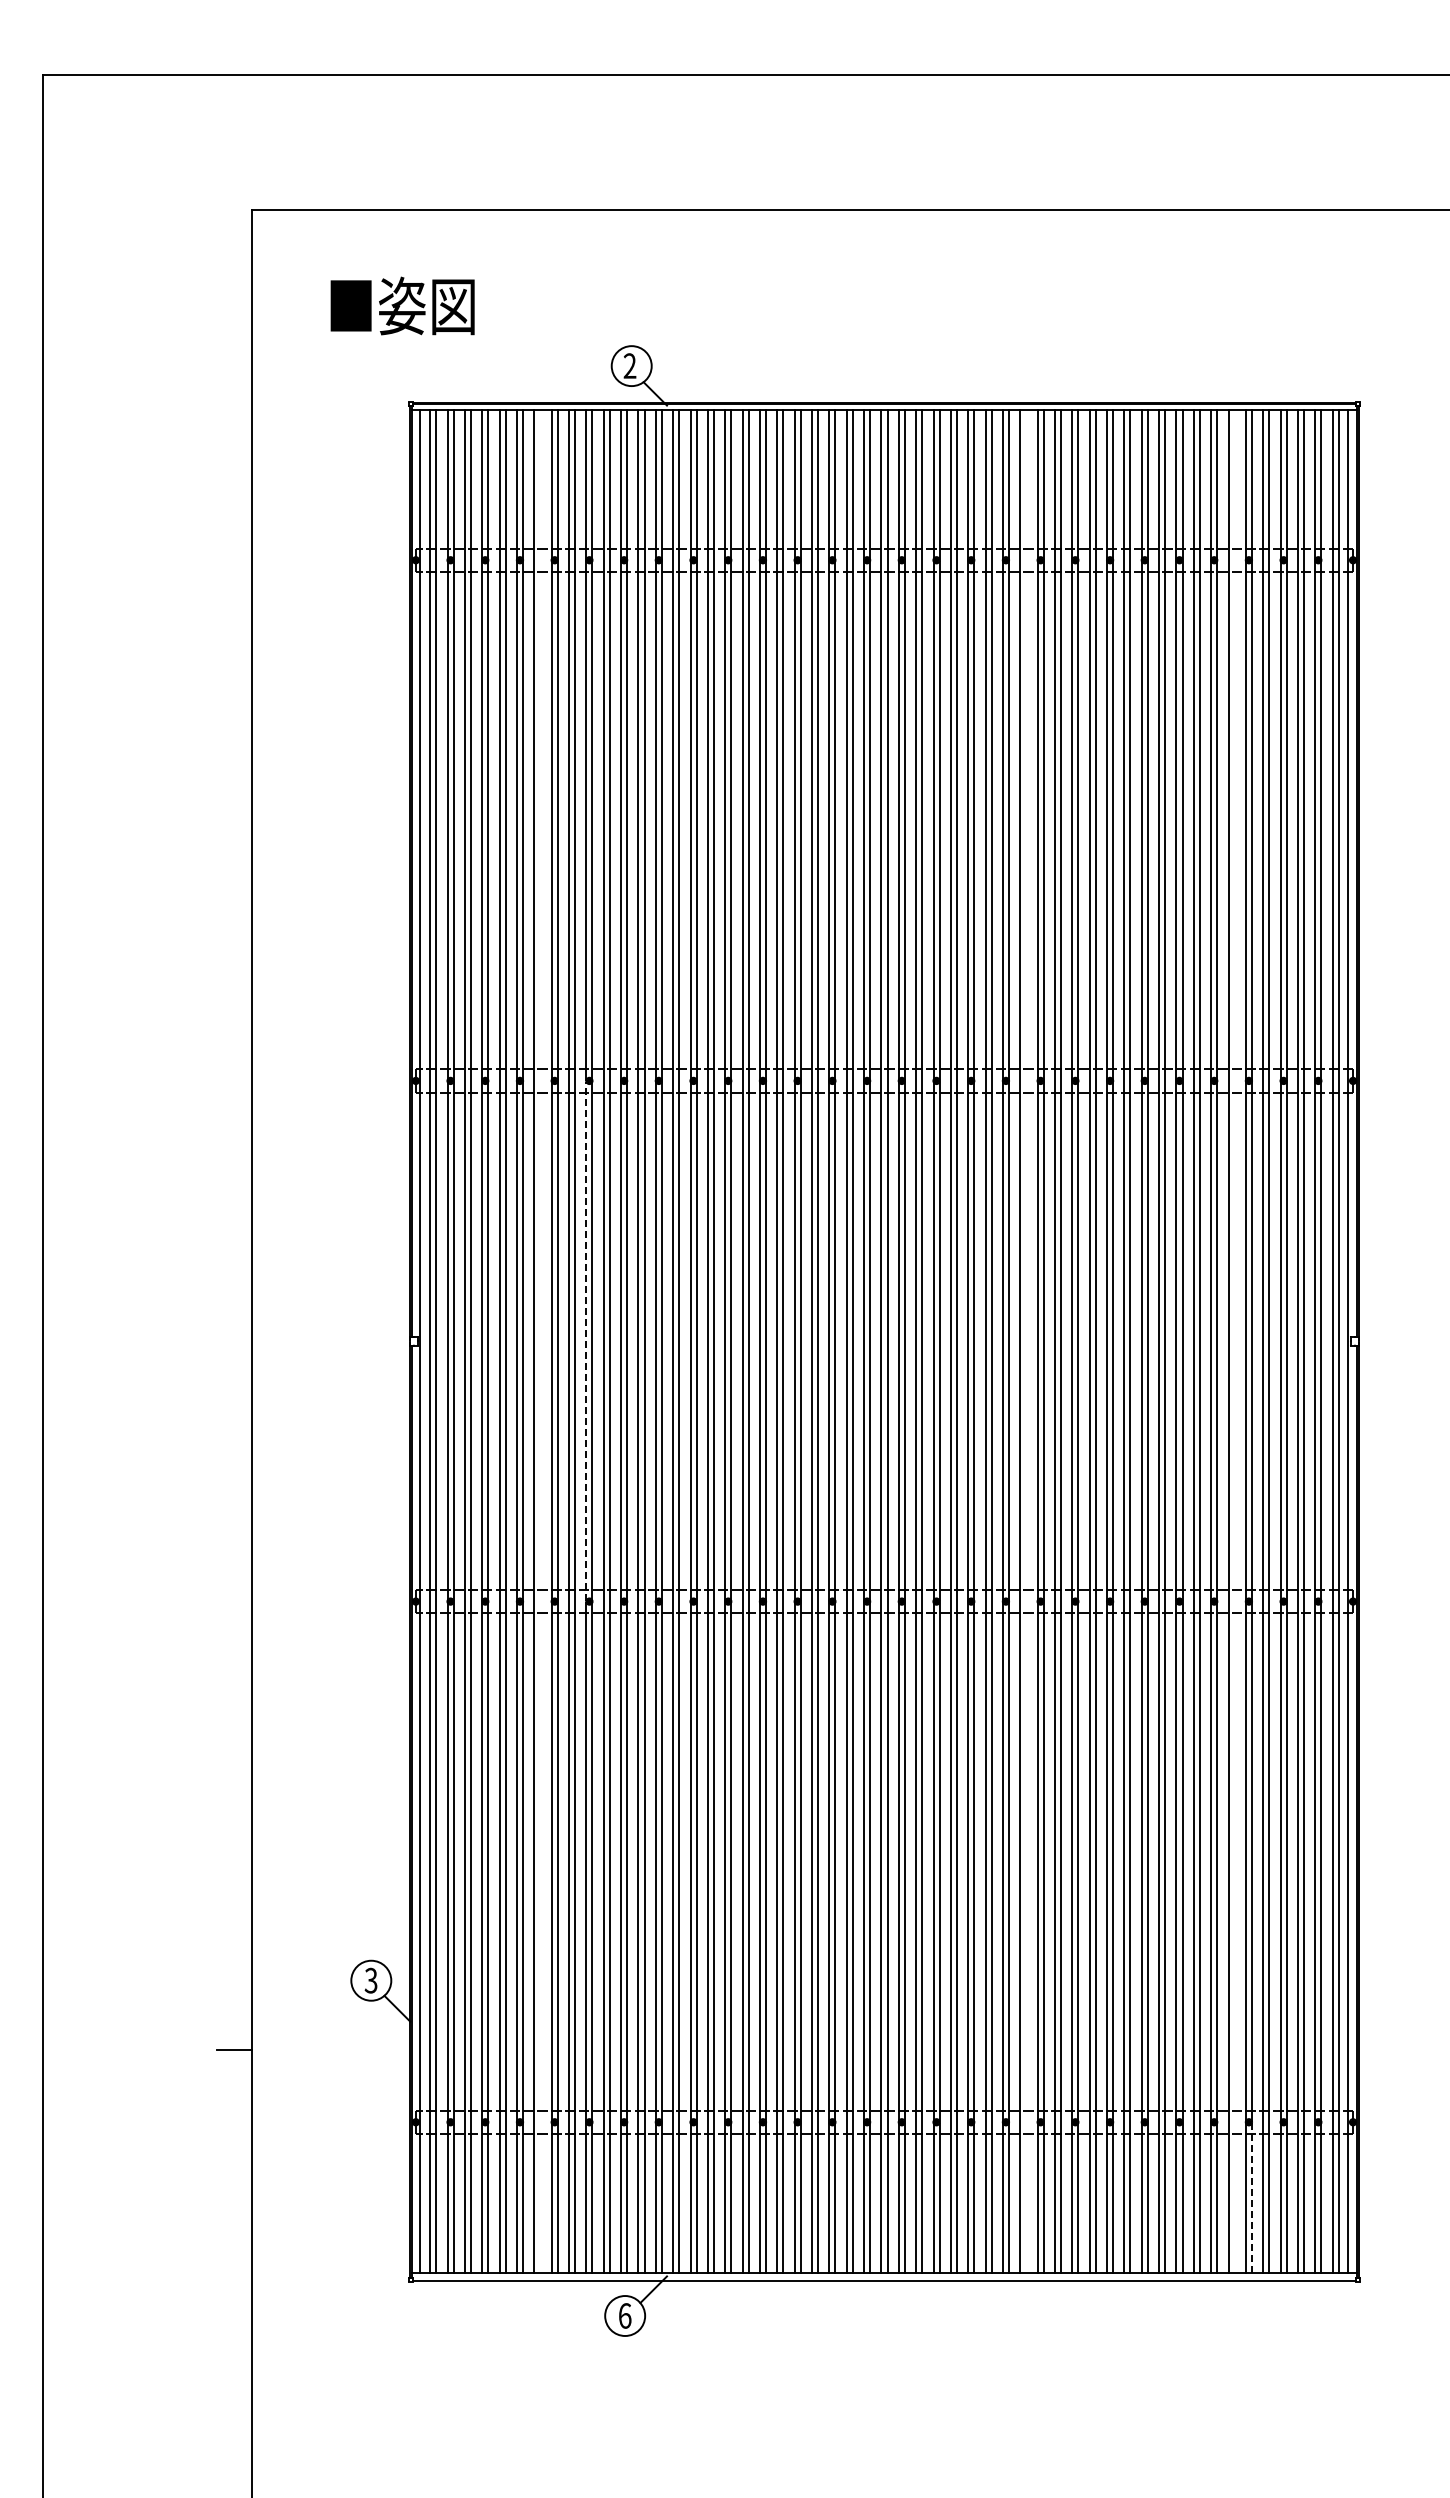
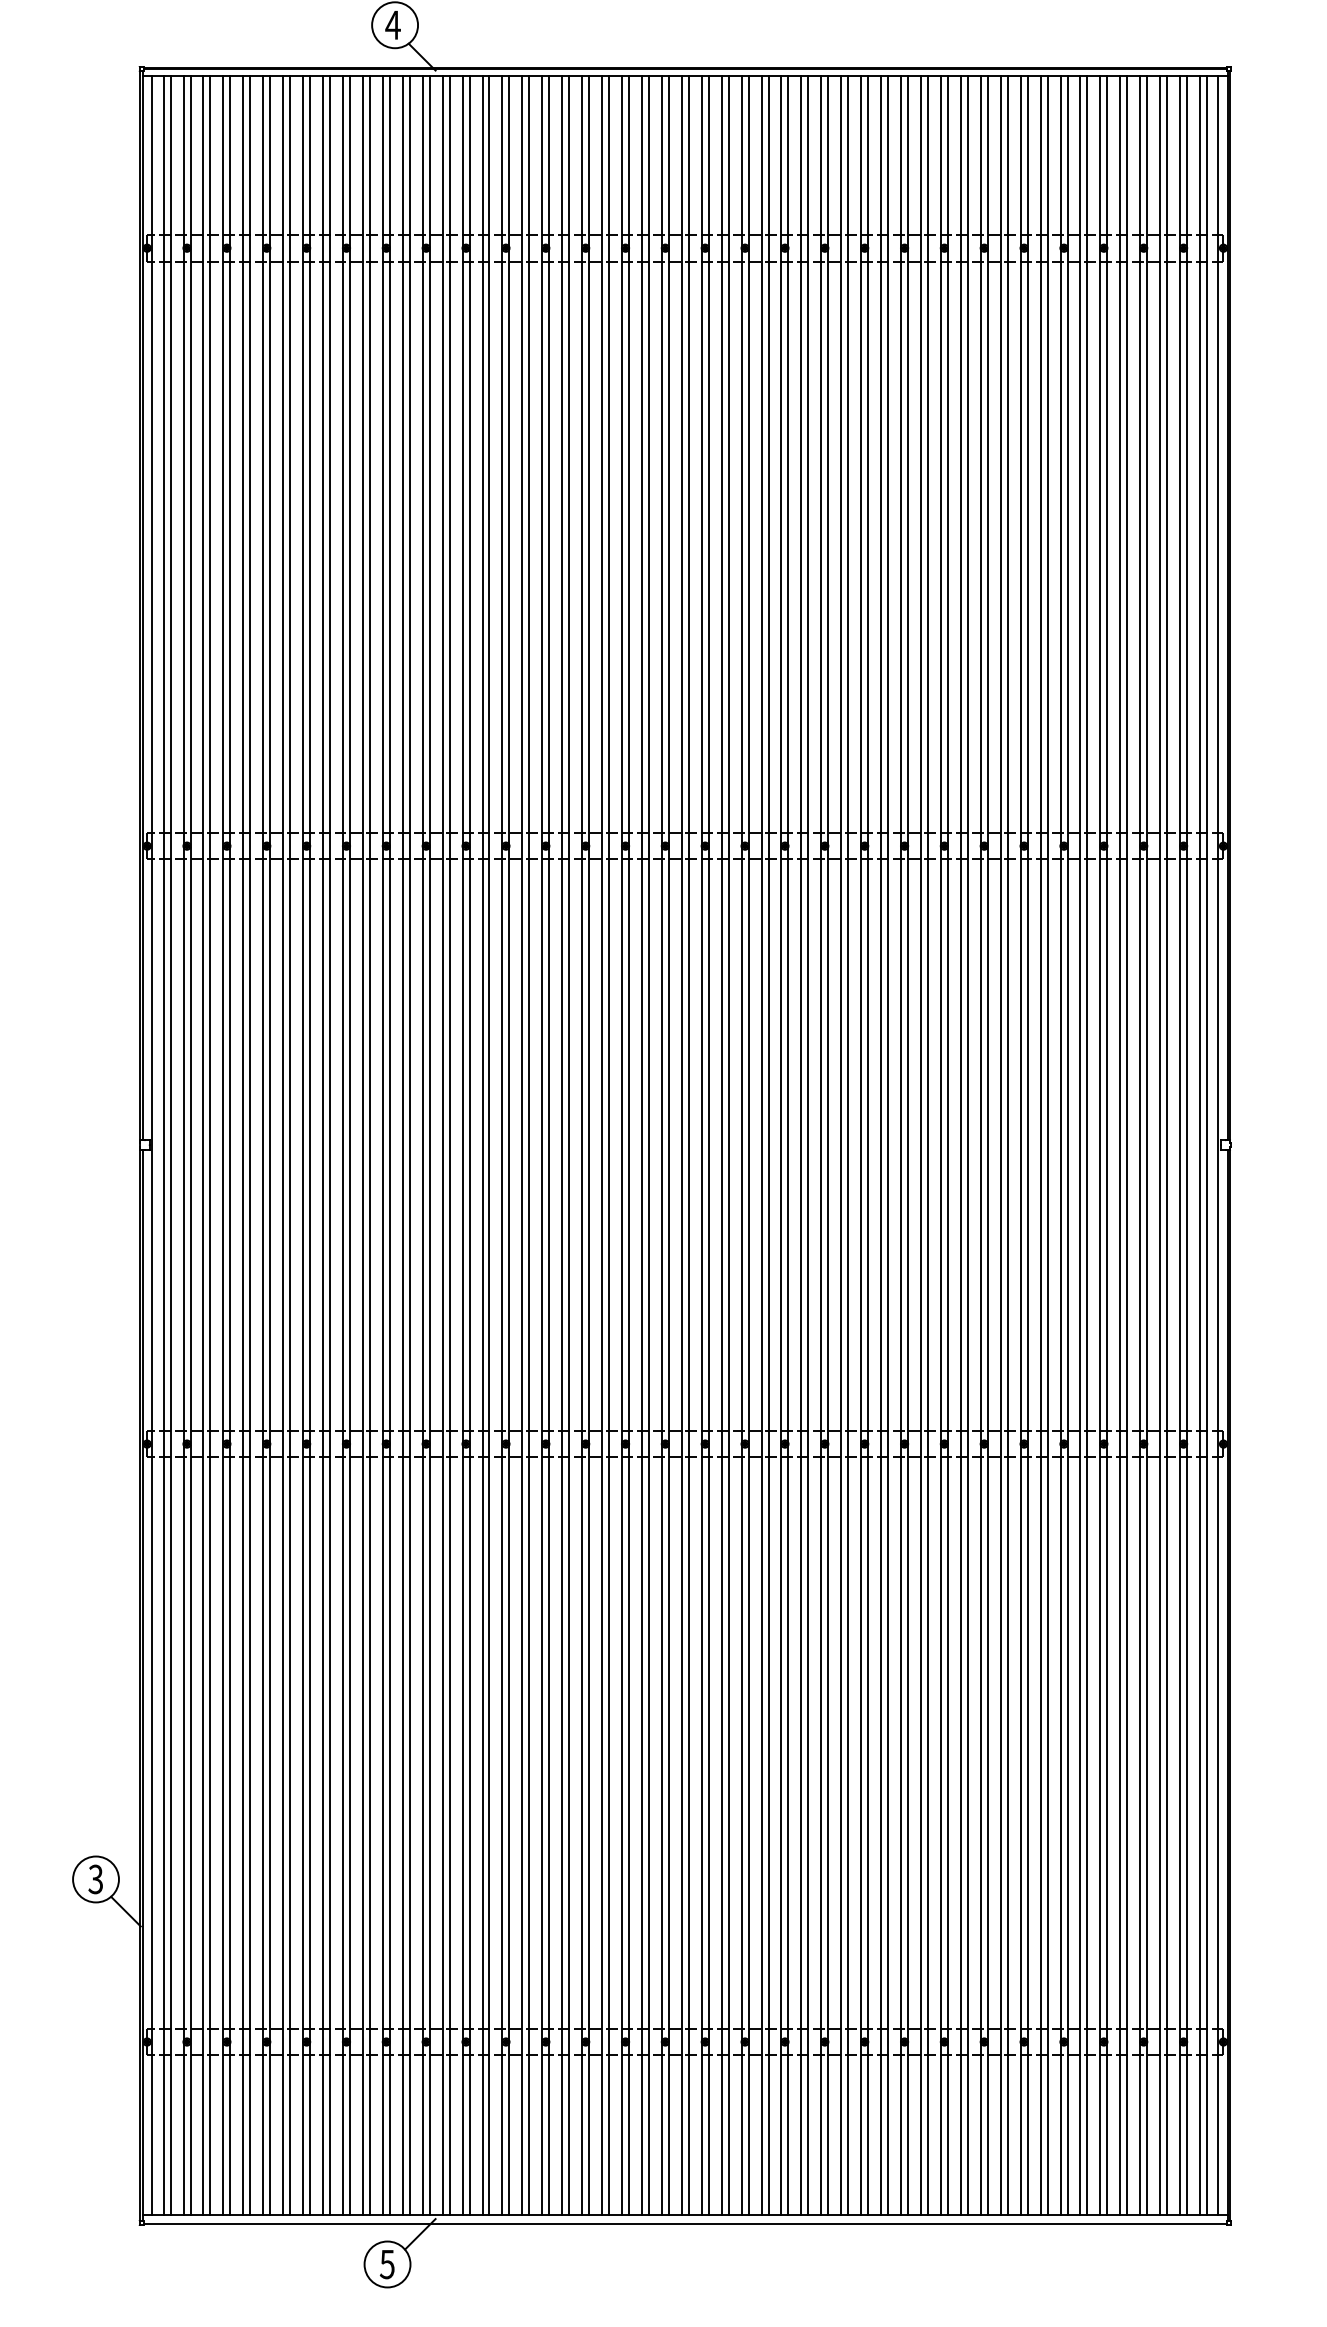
text: (629, 365) -> (392, 24), 2 -> 4
line: (586, 1340) -> (343, 1144), dashed -> solid
line: (540, 1341) -> (290, 1145), added
line: (1026, 1341) -> (848, 1145), added
line: (1234, 1341) -> (1087, 1145), added
line: (1251, 2197) -> (1106, 2128), dashed -> solid
text: (624, 2315) -> (386, 2263), 6 -> 5

